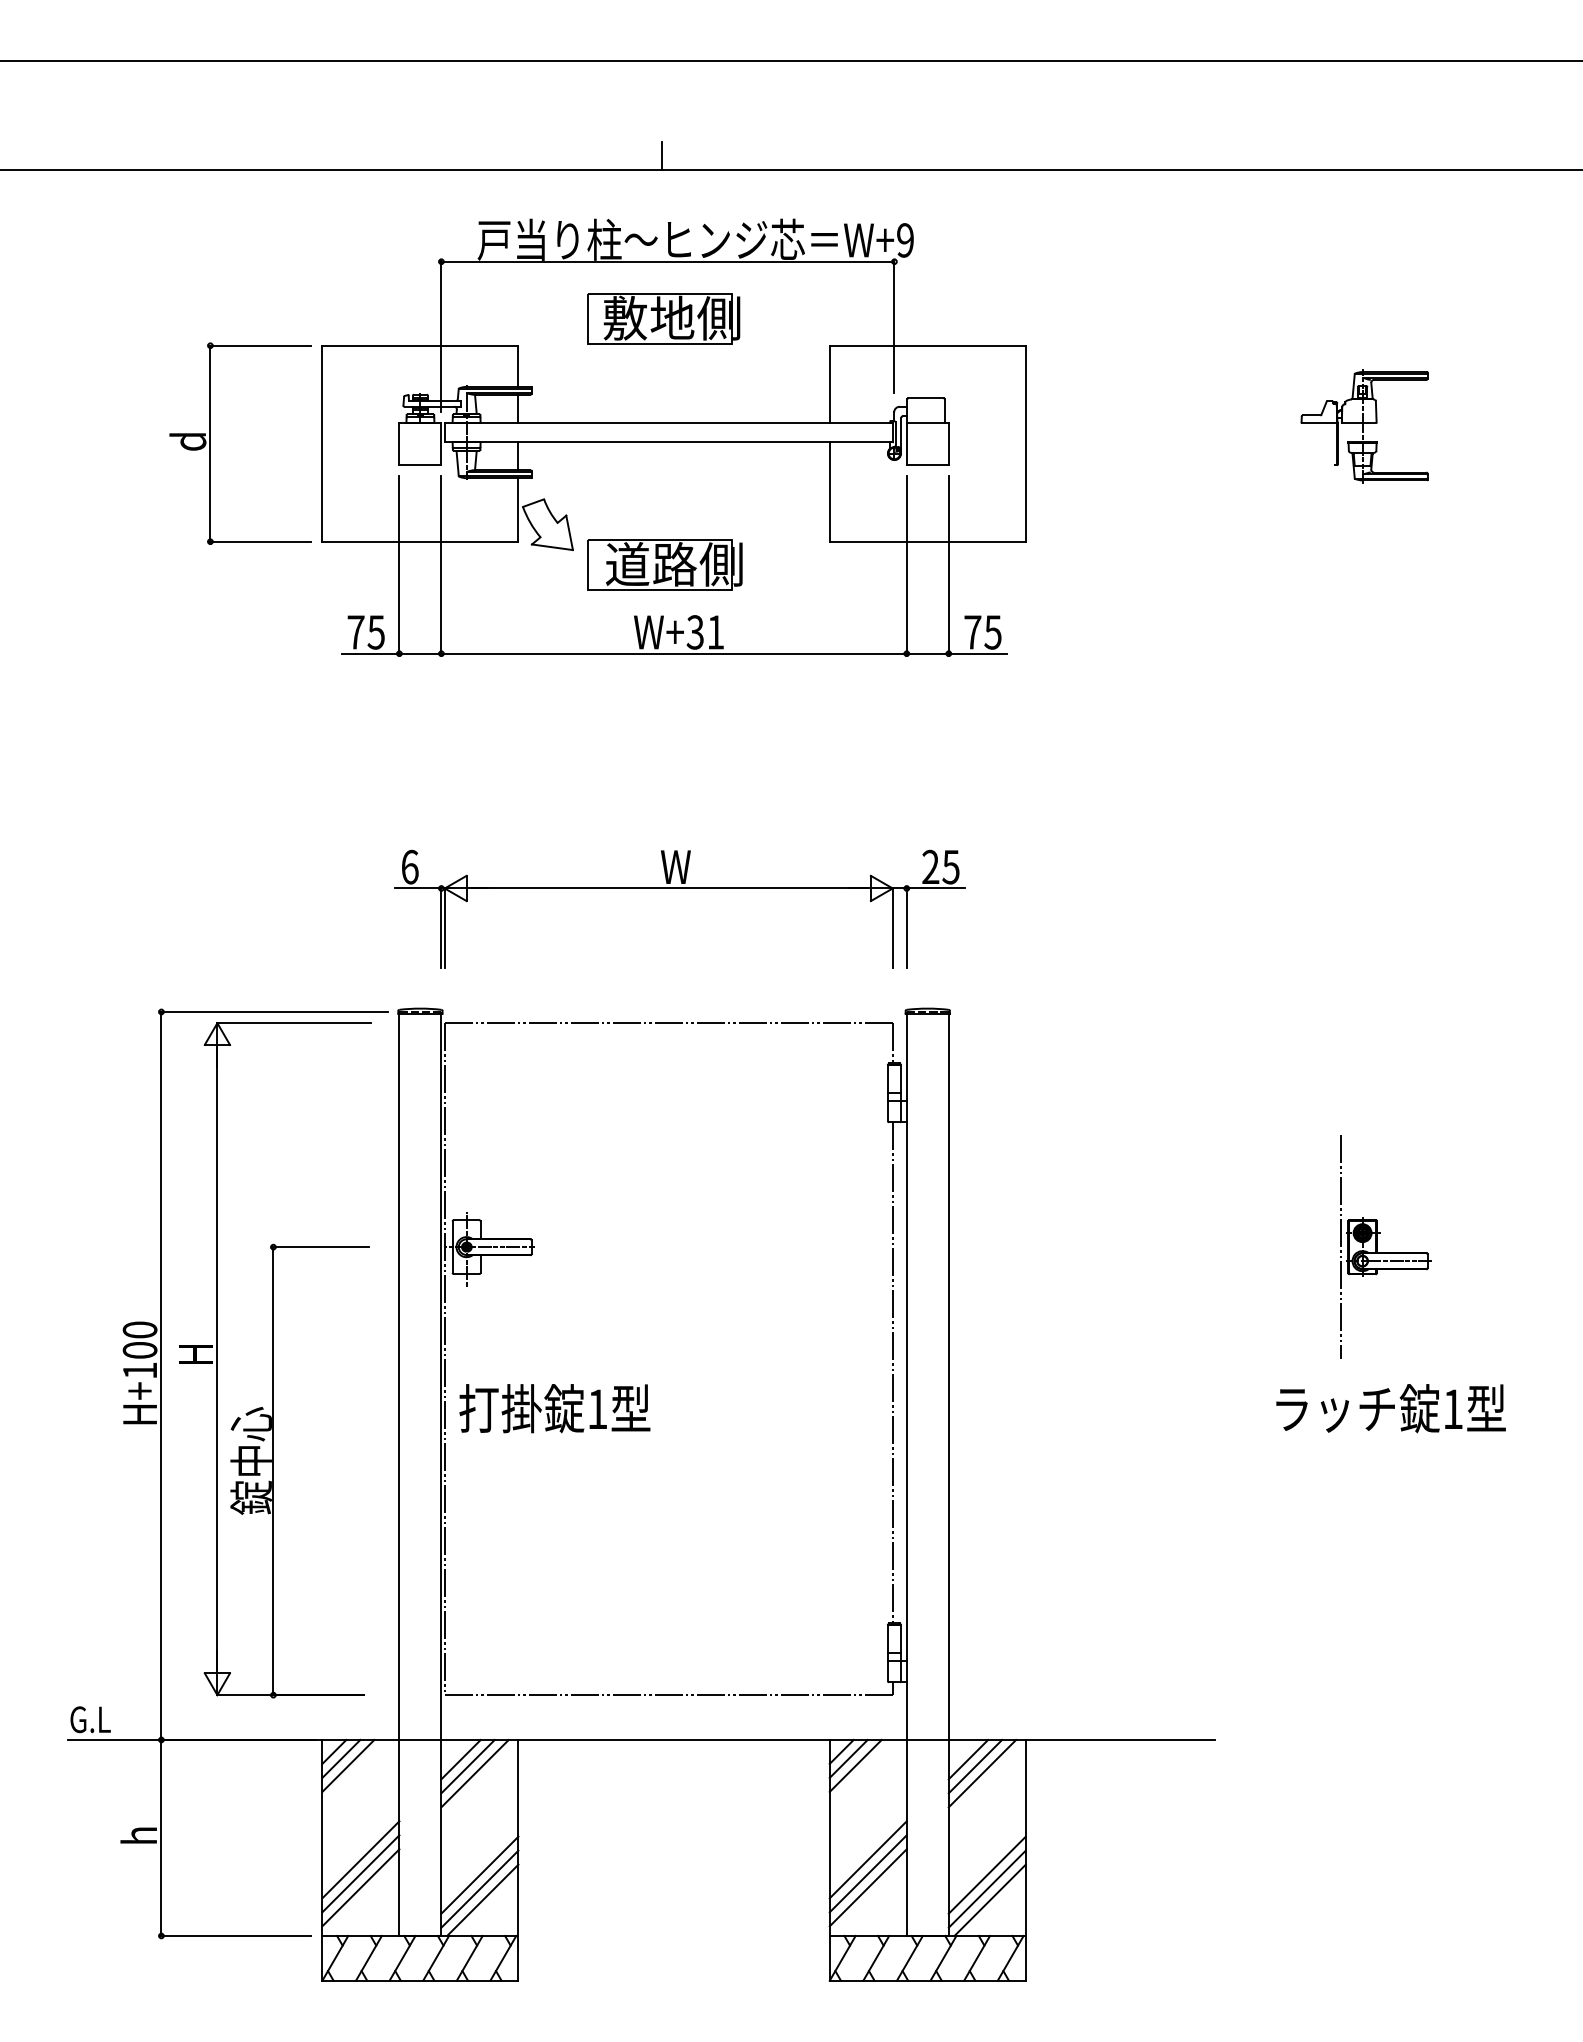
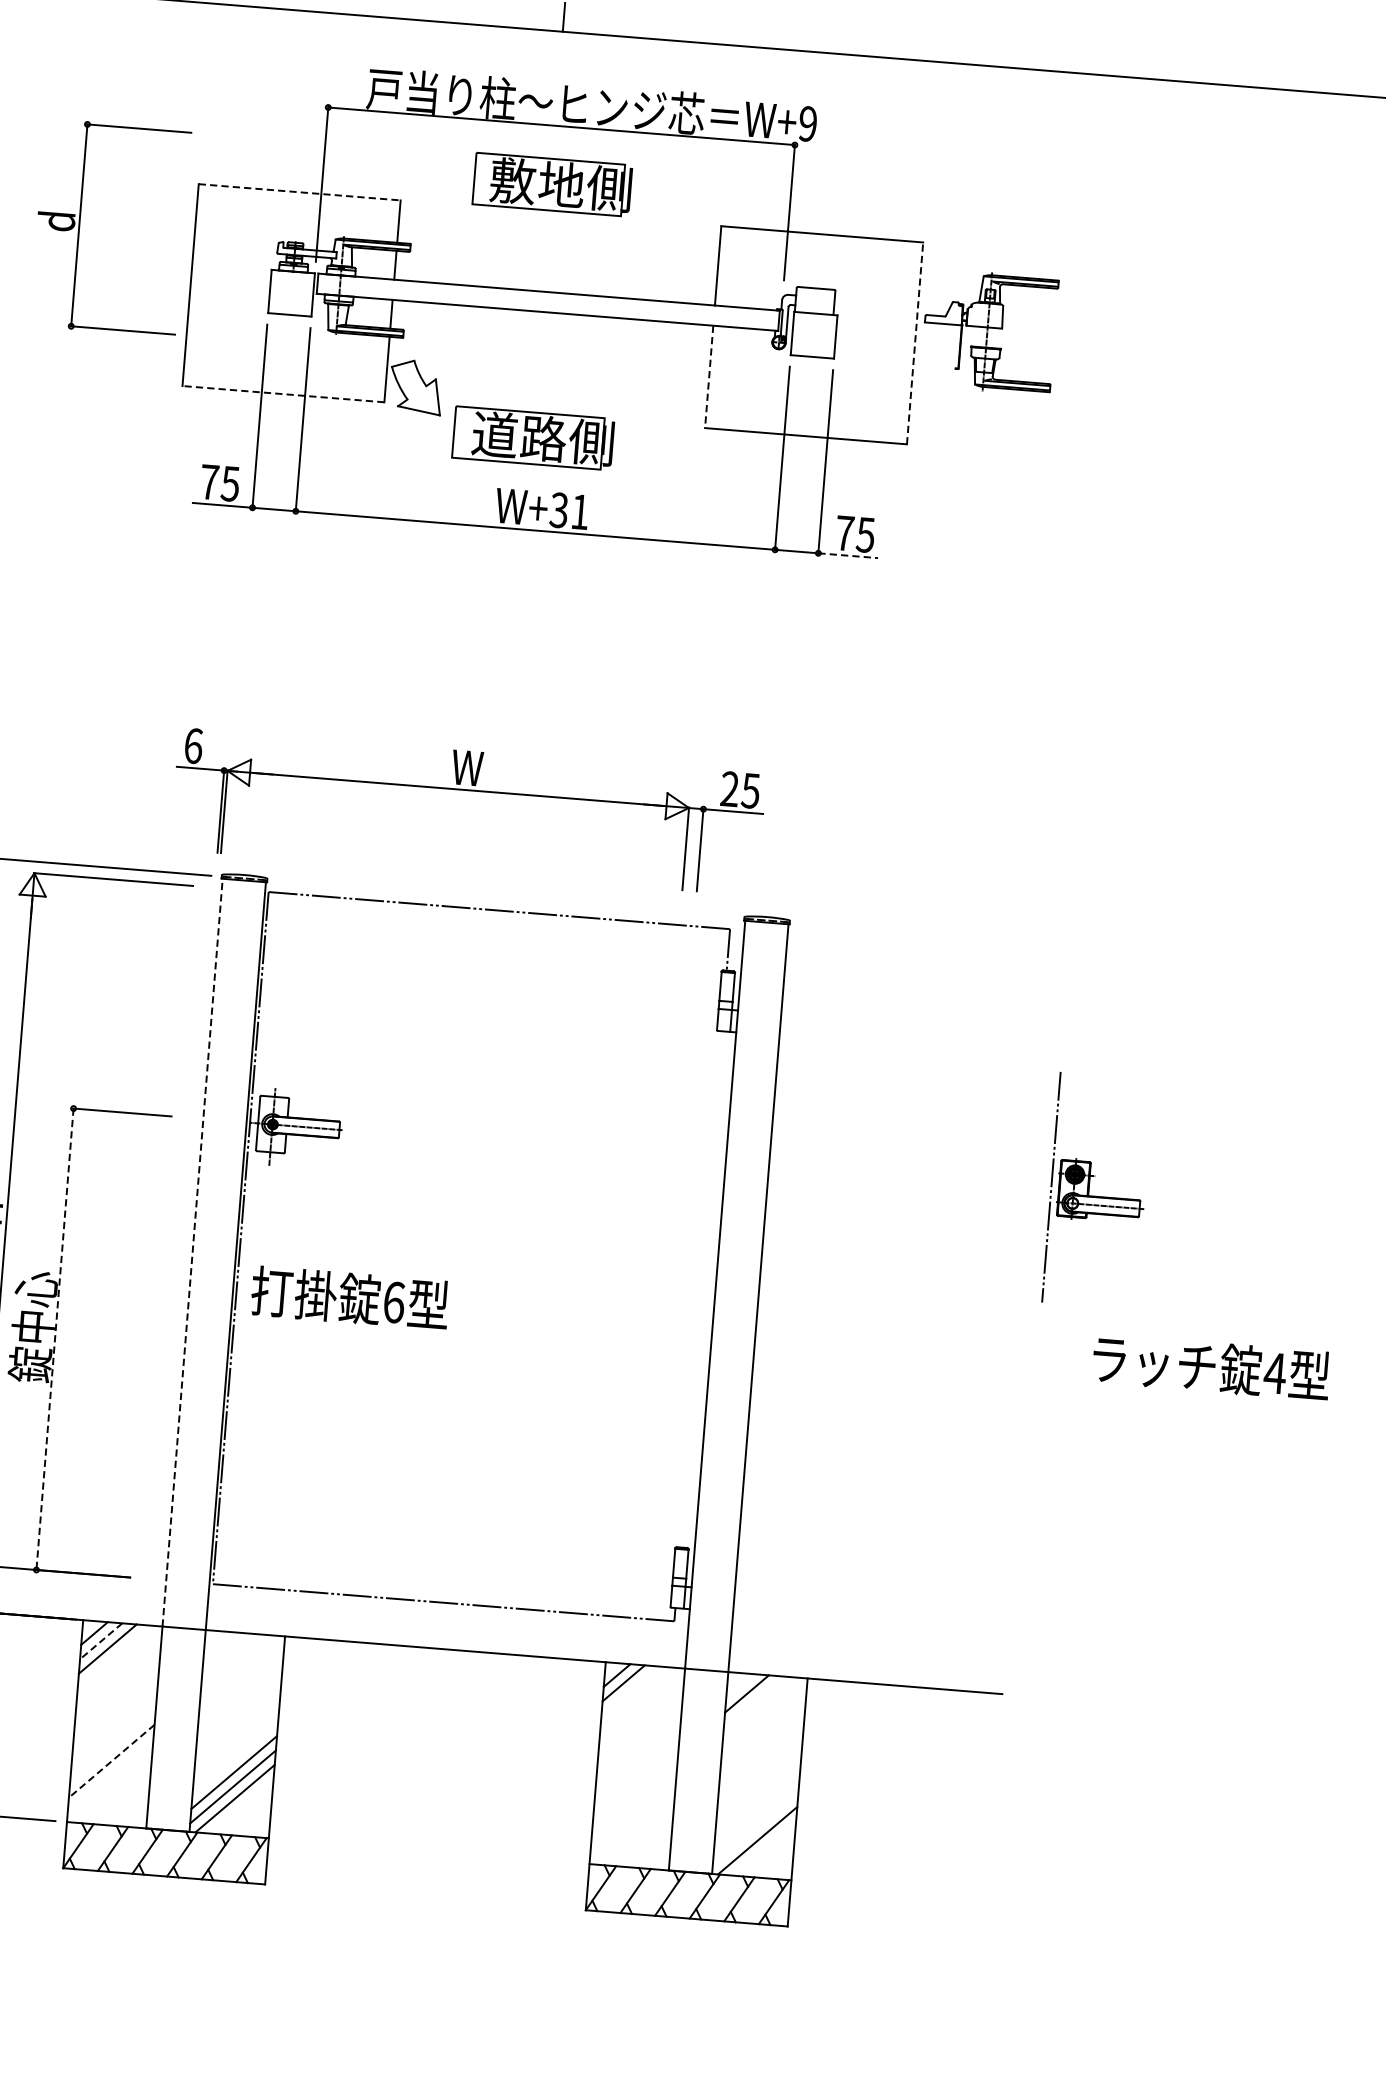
line: (420, 345) -> (299, 192), solid -> dashed
part: (1364, 426) -> (989, 331), moved
part: (210, 443) -> (79, 225), moved
line: (1025, 443) -> (914, 343), solid -> dashed
line: (829, 492) -> (708, 377), solid -> dashed
line: (420, 541) -> (283, 393), solid -> dashed
line: (977, 653) -> (847, 555), solid -> dashed
part: (679, 888) -> (469, 790), moved
part: (1385, 1246) -> (1097, 1190), moved
line: (892, 1372) -> (700, 1288), removed
line: (399, 1376) -> (192, 1252), solid -> dashed
text: (1452, 1408) -> (1274, 1372), 1 -> 4
text: (597, 1409) -> (393, 1302), 1 -> 6
line: (273, 1471) -> (55, 1339), solid -> dashed
line: (341, 1758) -> (101, 1640), solid -> dashed
line: (460, 1759) -> (223, 1651), removed
line: (855, 1765) -> (630, 1690), removed
line: (467, 1766) -> (230, 1659), removed
line: (975, 1766) -> (753, 1701), removed
line: (474, 1773) -> (237, 1667), removed
line: (982, 1773) -> (760, 1709), removed
line: (360, 1859) -> (112, 1746), removed
line: (867, 1859) -> (634, 1788), removed
line: (867, 1873) -> (633, 1802), removed
line: (360, 1874) -> (111, 1761), solid -> dashed
line: (986, 1874) -> (756, 1813), removed
line: (360, 1887) -> (110, 1775), removed
line: (867, 1887) -> (632, 1817), removed
line: (986, 1888) -> (754, 1828), removed

